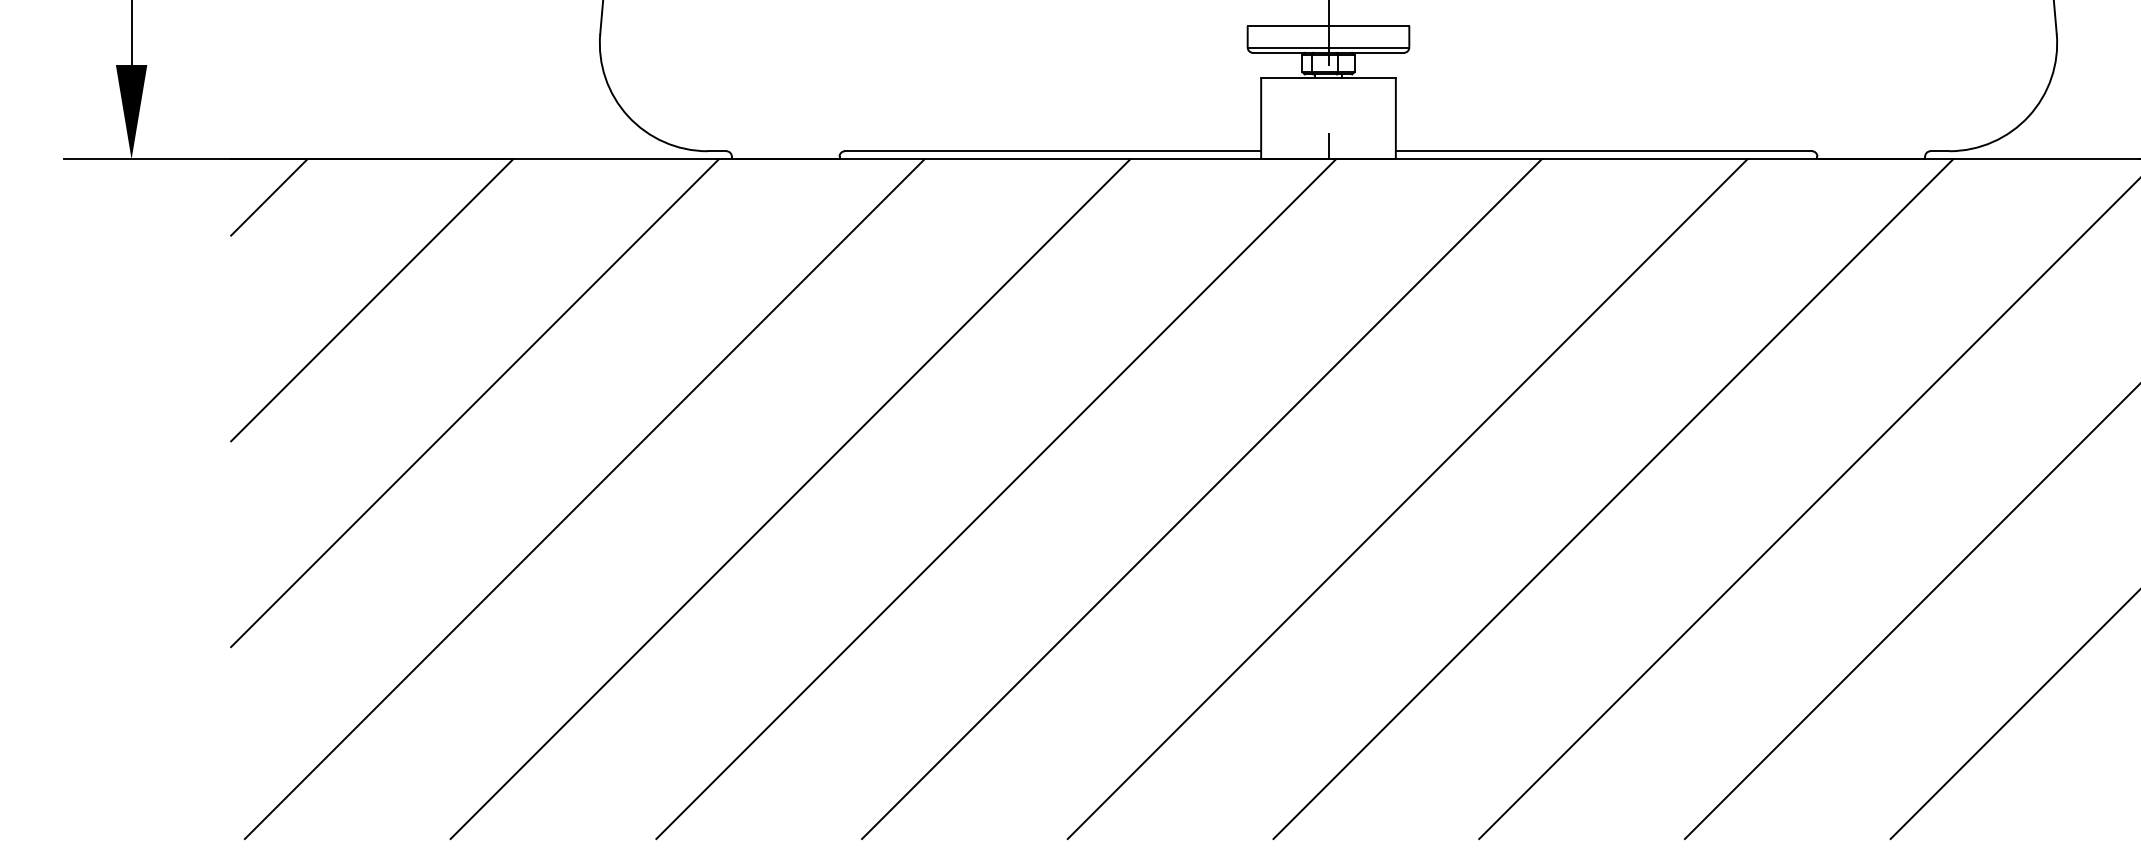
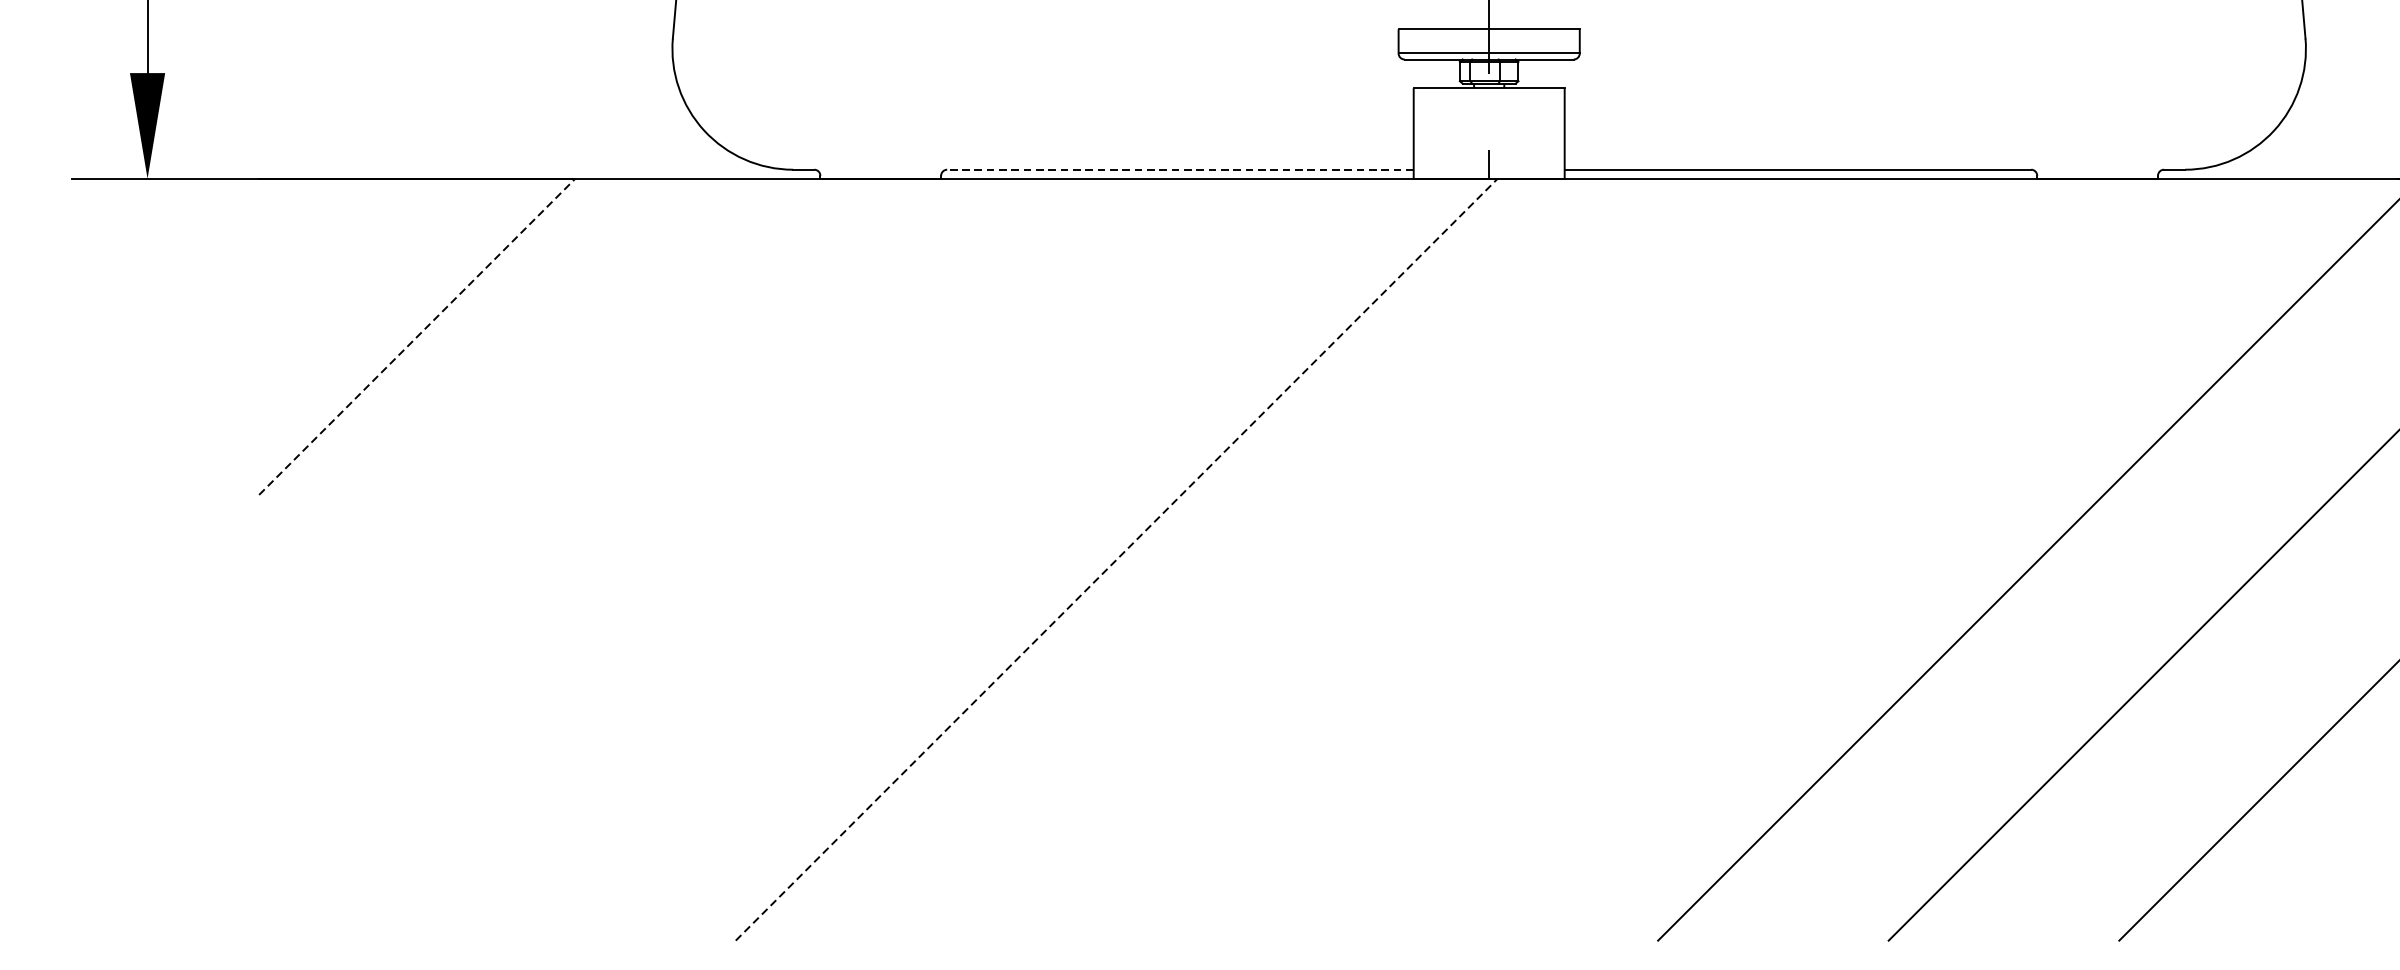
line: (1052, 151) -> (1179, 170), solid -> dashed
line: (269, 197) -> (302, 221), removed
line: (372, 299) -> (417, 335), solid -> dashed
line: (474, 403) -> (531, 452), removed
line: (584, 499) -> (655, 560), removed
line: (790, 499) -> (886, 560), removed
line: (996, 499) -> (1117, 560), solid -> dashed
line: (1201, 499) -> (1346, 560), removed
line: (1407, 499) -> (1577, 560), removed
line: (1613, 499) -> (1808, 560), removed

